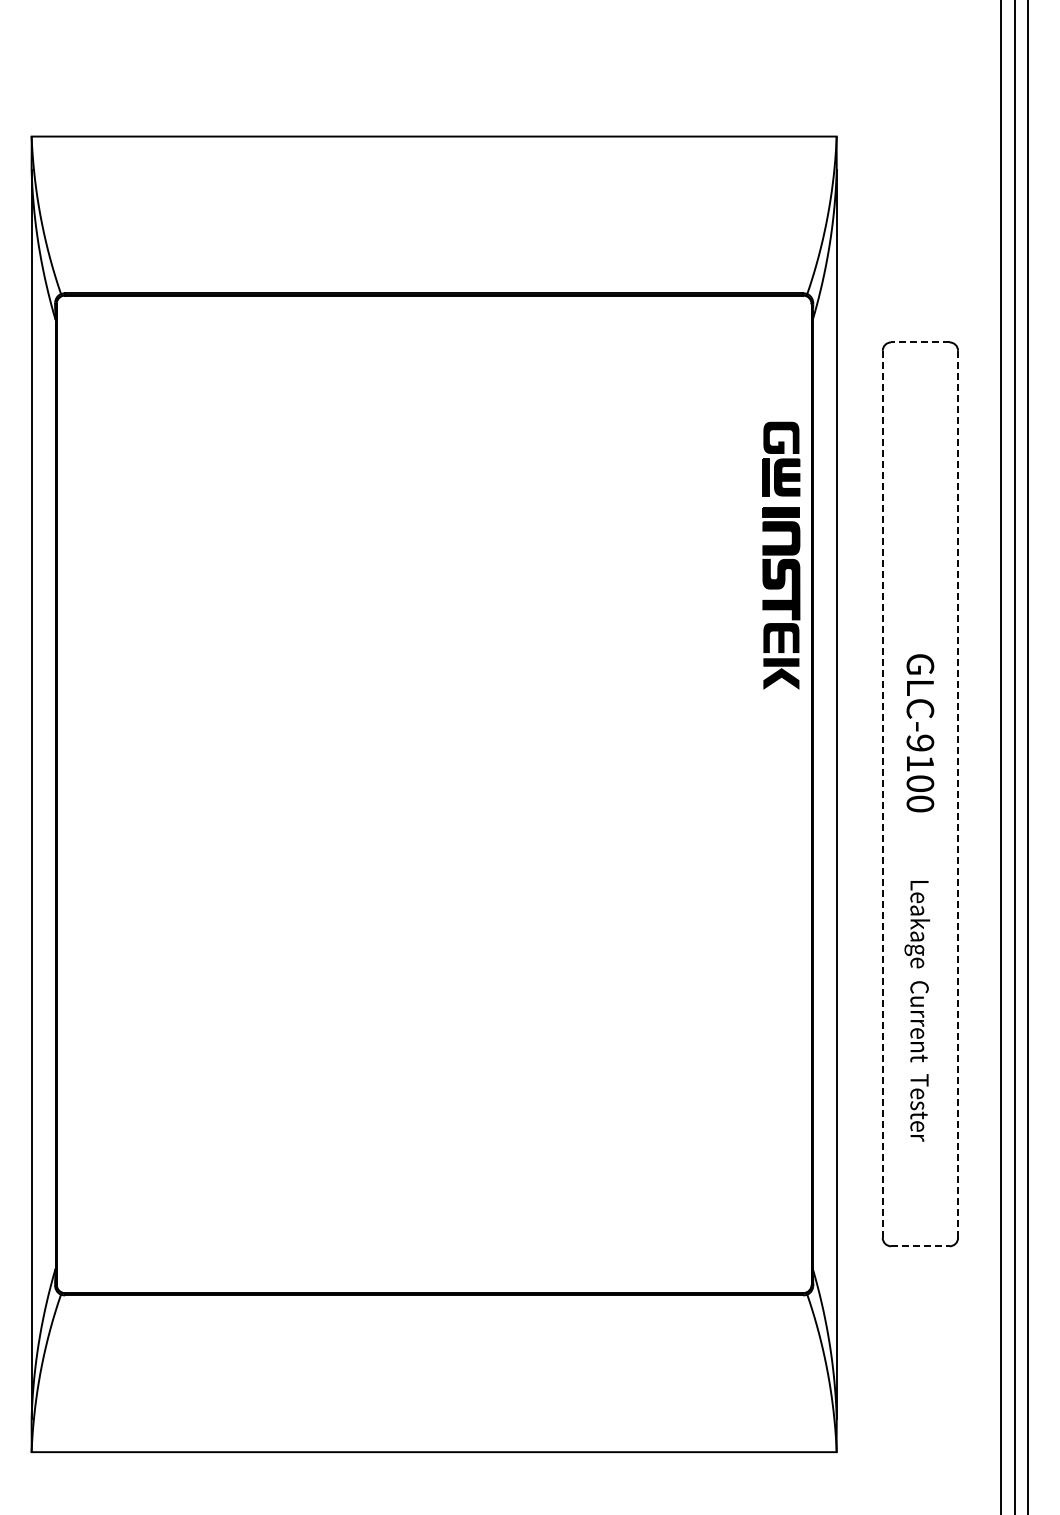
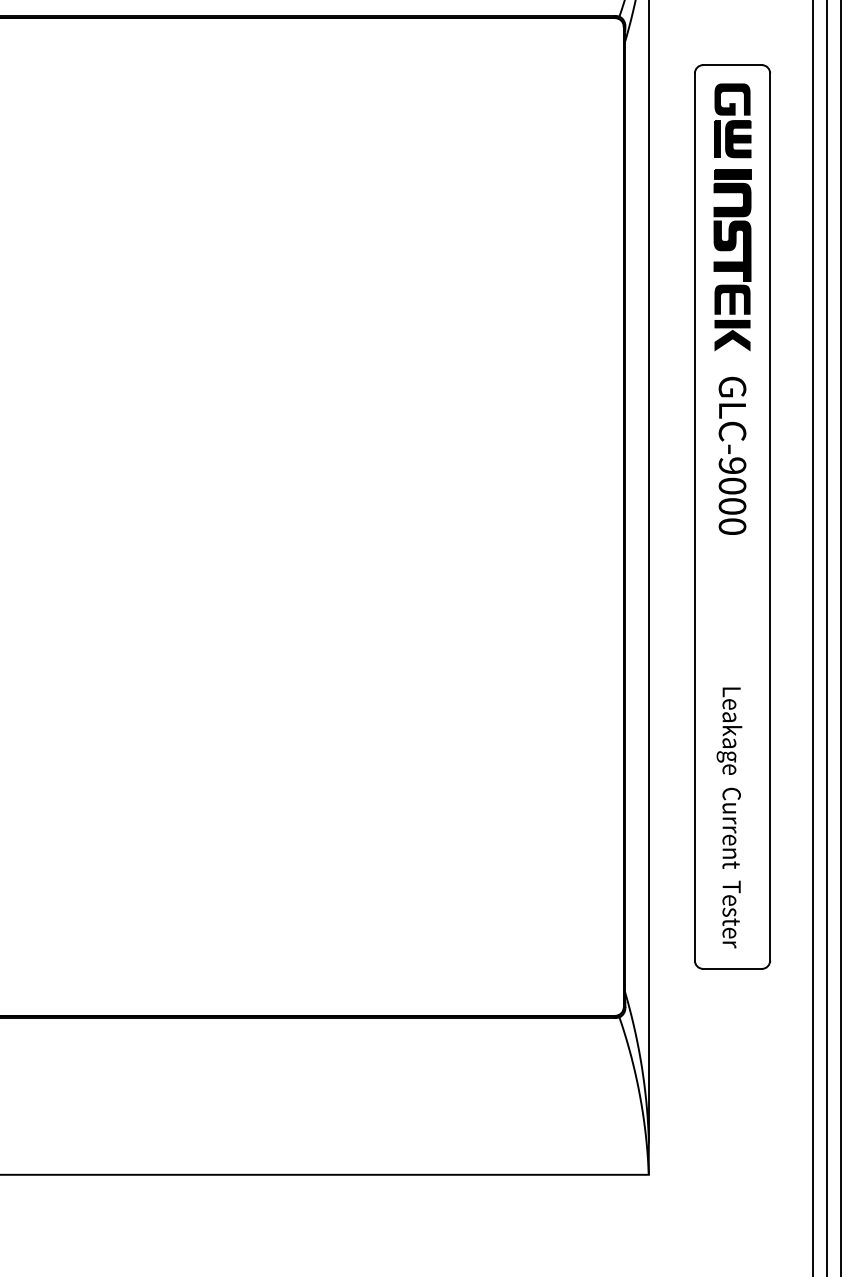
line: (919, 342) -> (731, 65), dashed -> solid
part: (781, 555) -> (732, 217), moved
text: (920, 763) -> (732, 486), GLC-9100 -> GLC-9000
line: (882, 794) -> (694, 517), dashed -> solid
line: (958, 794) -> (770, 517), dashed -> solid
text: (917, 1011) -> (729, 818), moved
line: (920, 1246) -> (732, 969), dashed -> solid

